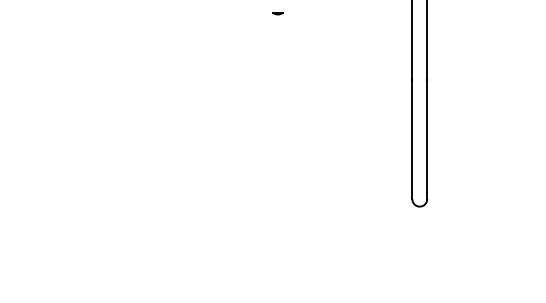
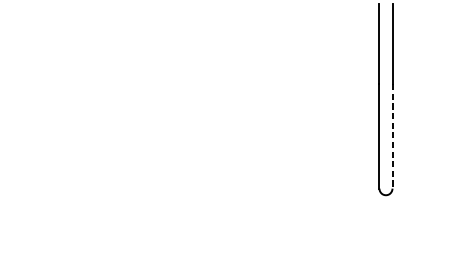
part: (277, 13) -> (261, 26), removed
line: (427, 139) -> (392, 136), solid -> dashed

